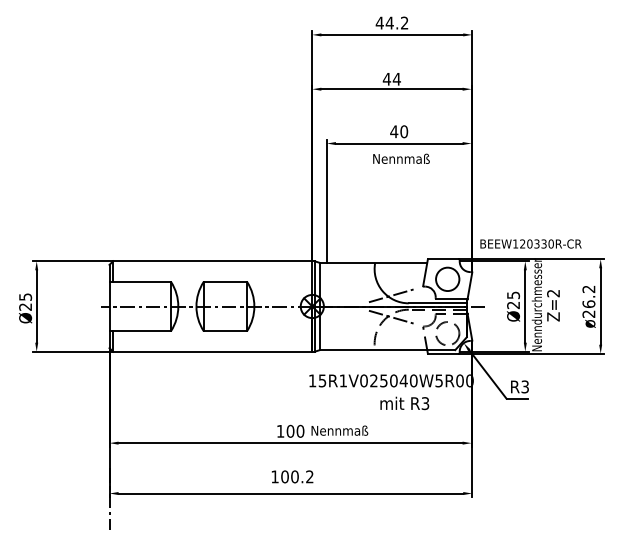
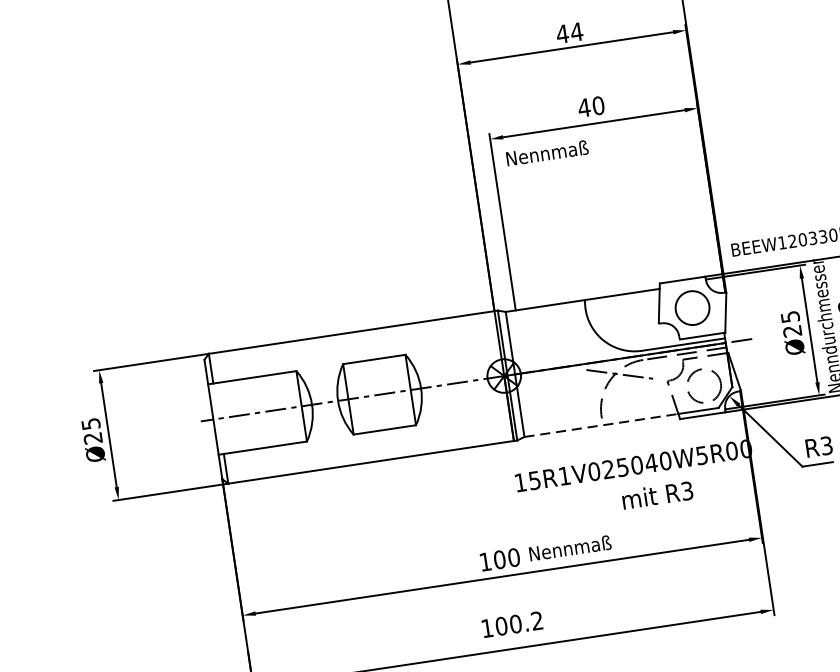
text: (401, 158) -> (547, 152), moved
line: (390, 295) -> (613, 343), removed
line: (373, 350) -> (601, 426), solid -> dashed

